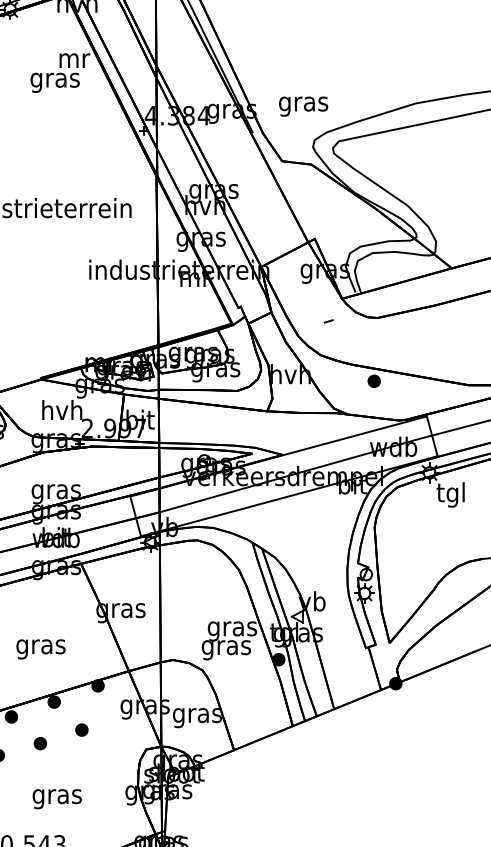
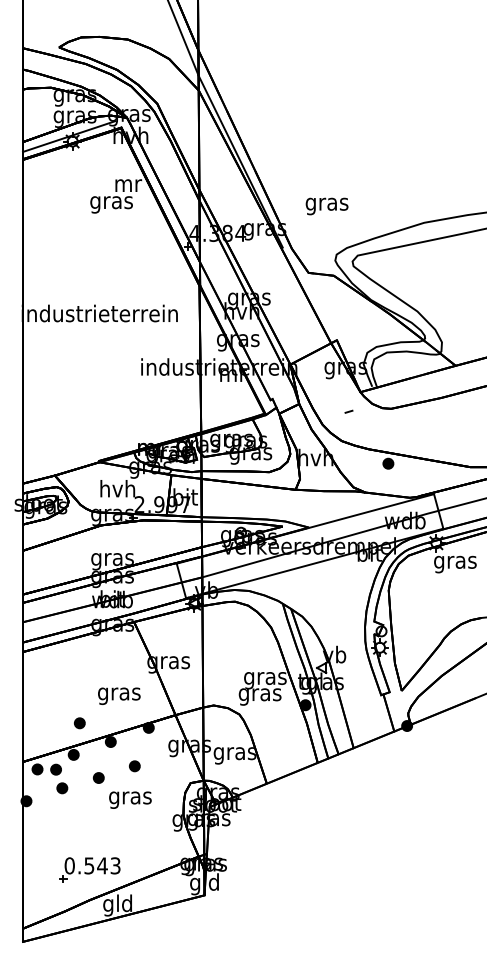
text: (302, 106) -> (326, 206), moved
text: (451, 495) -> (455, 562), tgl -> gras
text: (41, 648) -> (119, 695), moved
part: (18, 680) -> (79, 723), added
text: (57, 798) -> (130, 799), moved

